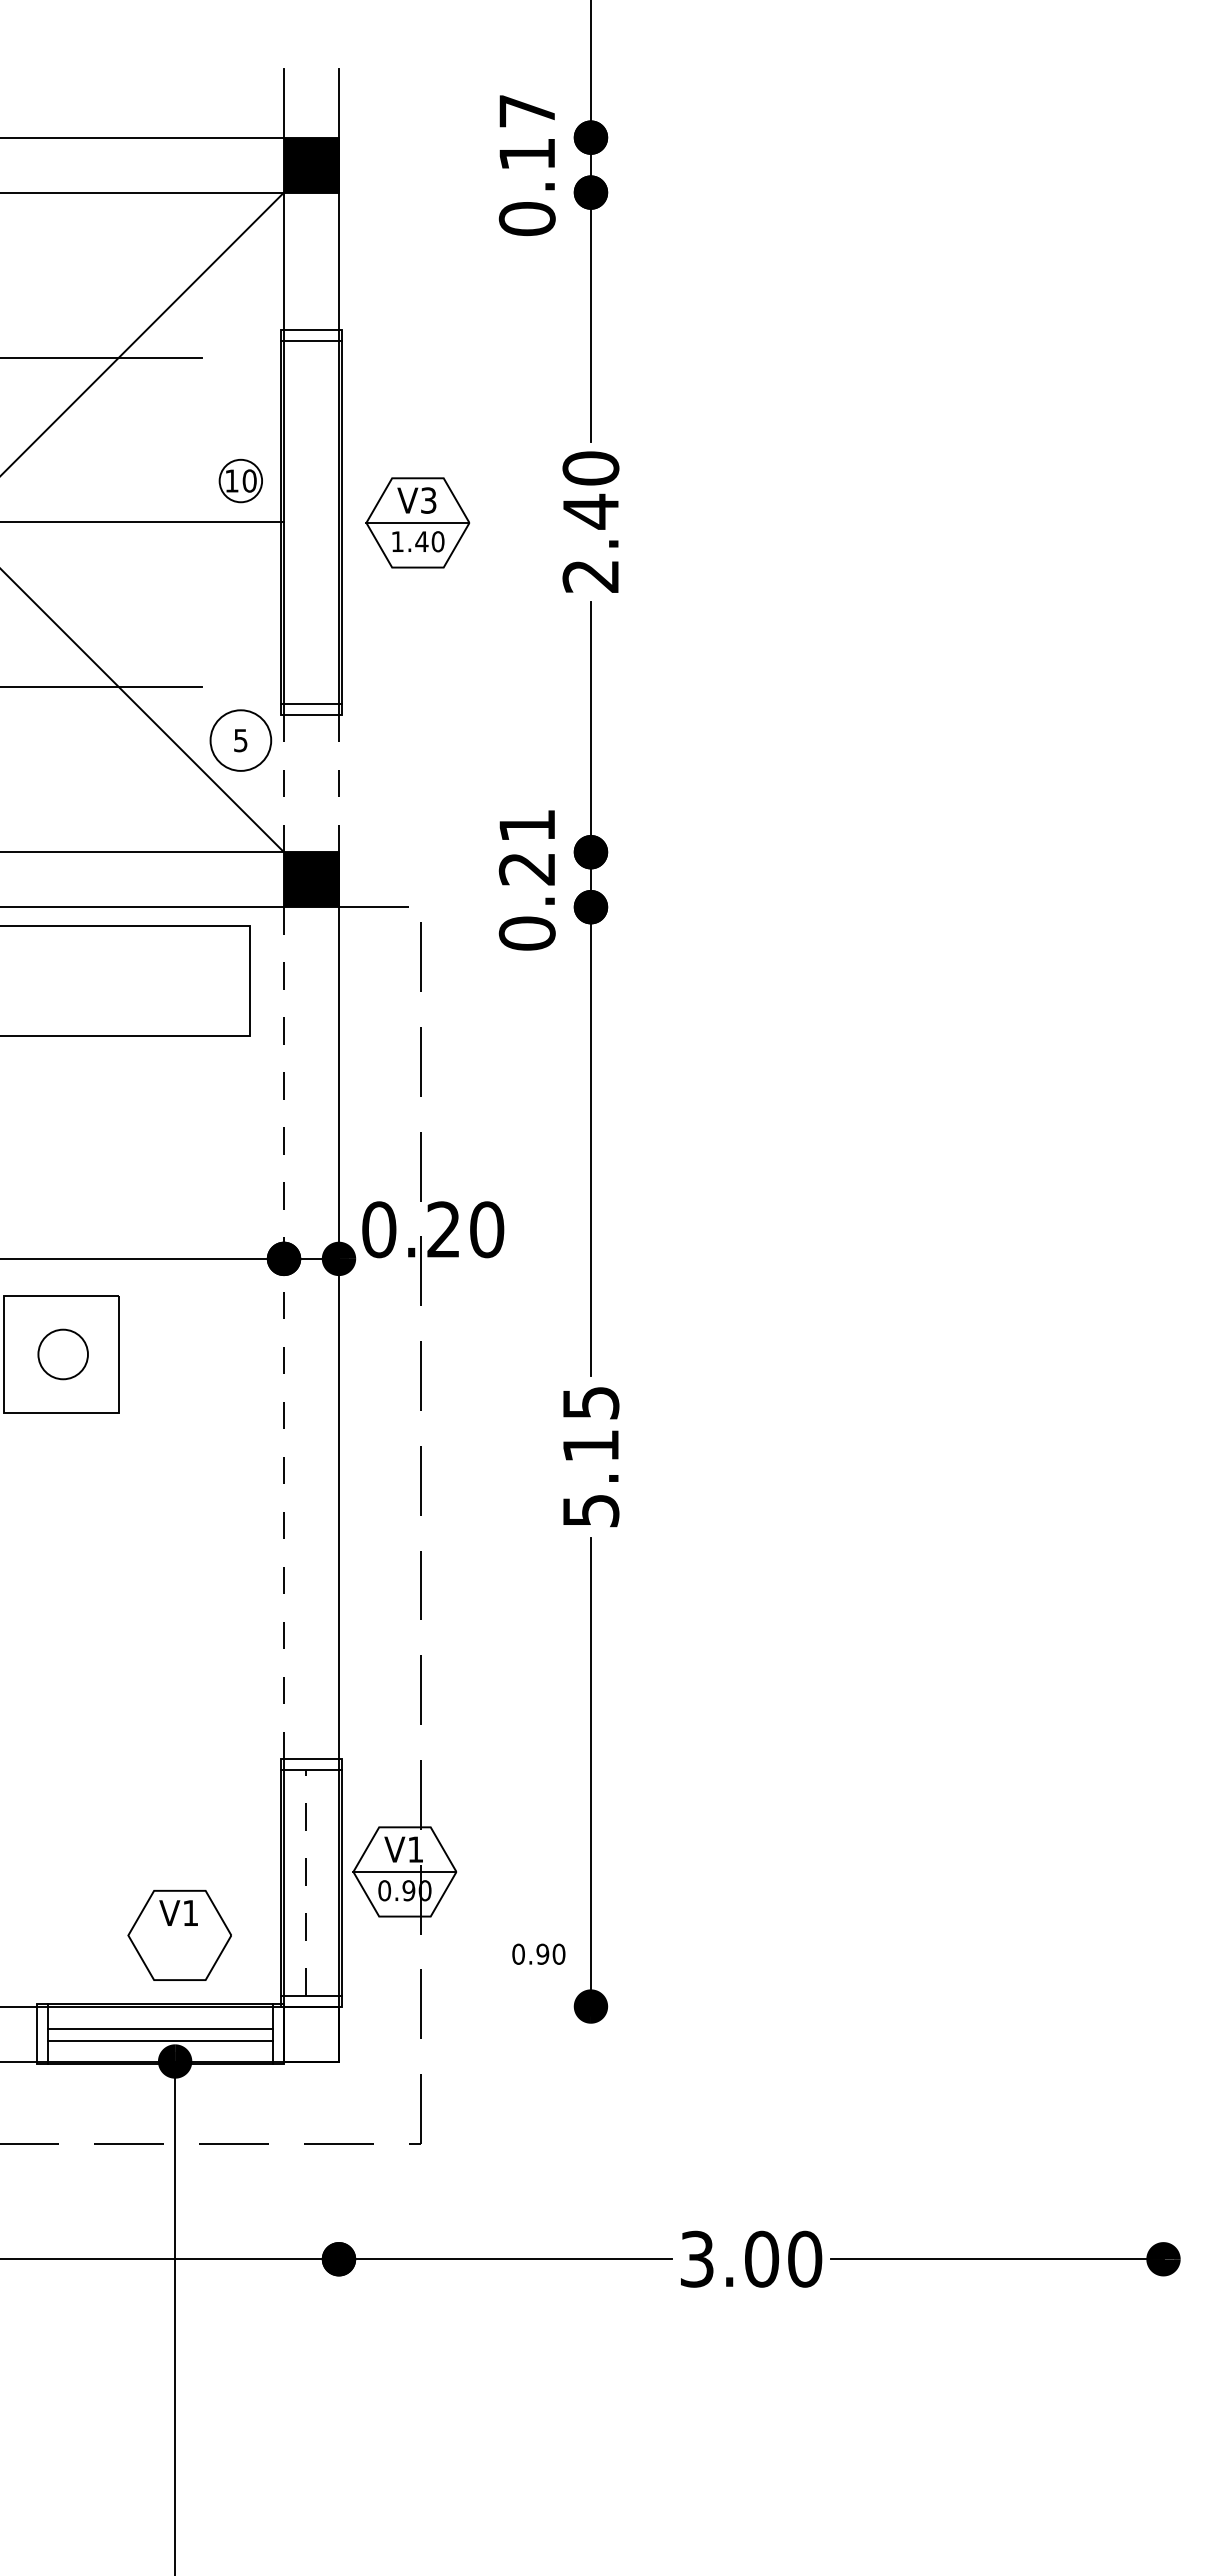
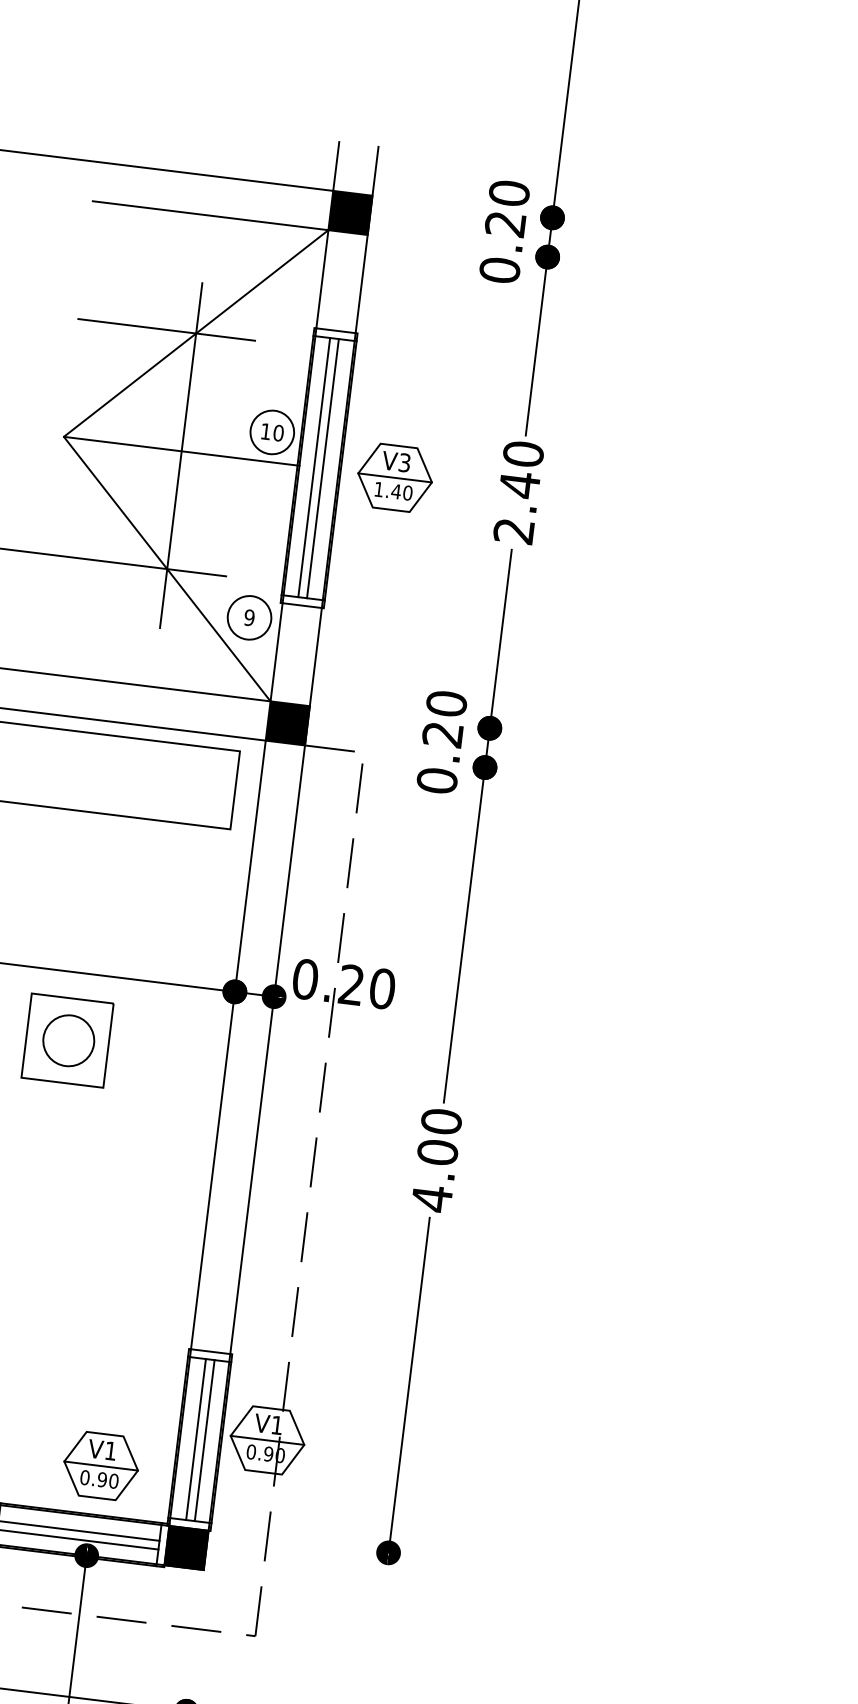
text: (526, 132) -> (506, 208), 0.17 -> 0.20
circle: (240, 480) -> (272, 432), size x1.43
line: (304, 522) -> (314, 467), added
line: (316, 522) -> (322, 468), added
line: (119, 528) -> (181, 455), added
text: (240, 739) -> (249, 617), 5 -> 9
line: (284, 783) -> (276, 652), dashed -> solid
line: (338, 783) -> (315, 657), dashed -> solid
text: (526, 825) -> (446, 703), 0.21 -> 0.20
line: (284, 1332) -> (228, 1044), dashed -> solid
circle: (62, 1354) -> (68, 1040), size x1.43
text: (590, 1456) -> (436, 1159), 5.15 -> 4.00
line: (306, 1882) -> (196, 1439), dashed -> solid
line: (318, 1882) -> (204, 1440), added
line: (179, 1935) -> (100, 1466), added
text: (538, 1953) -> (99, 1478), moved
fill: (311, 2033) -> (186, 1547), added

